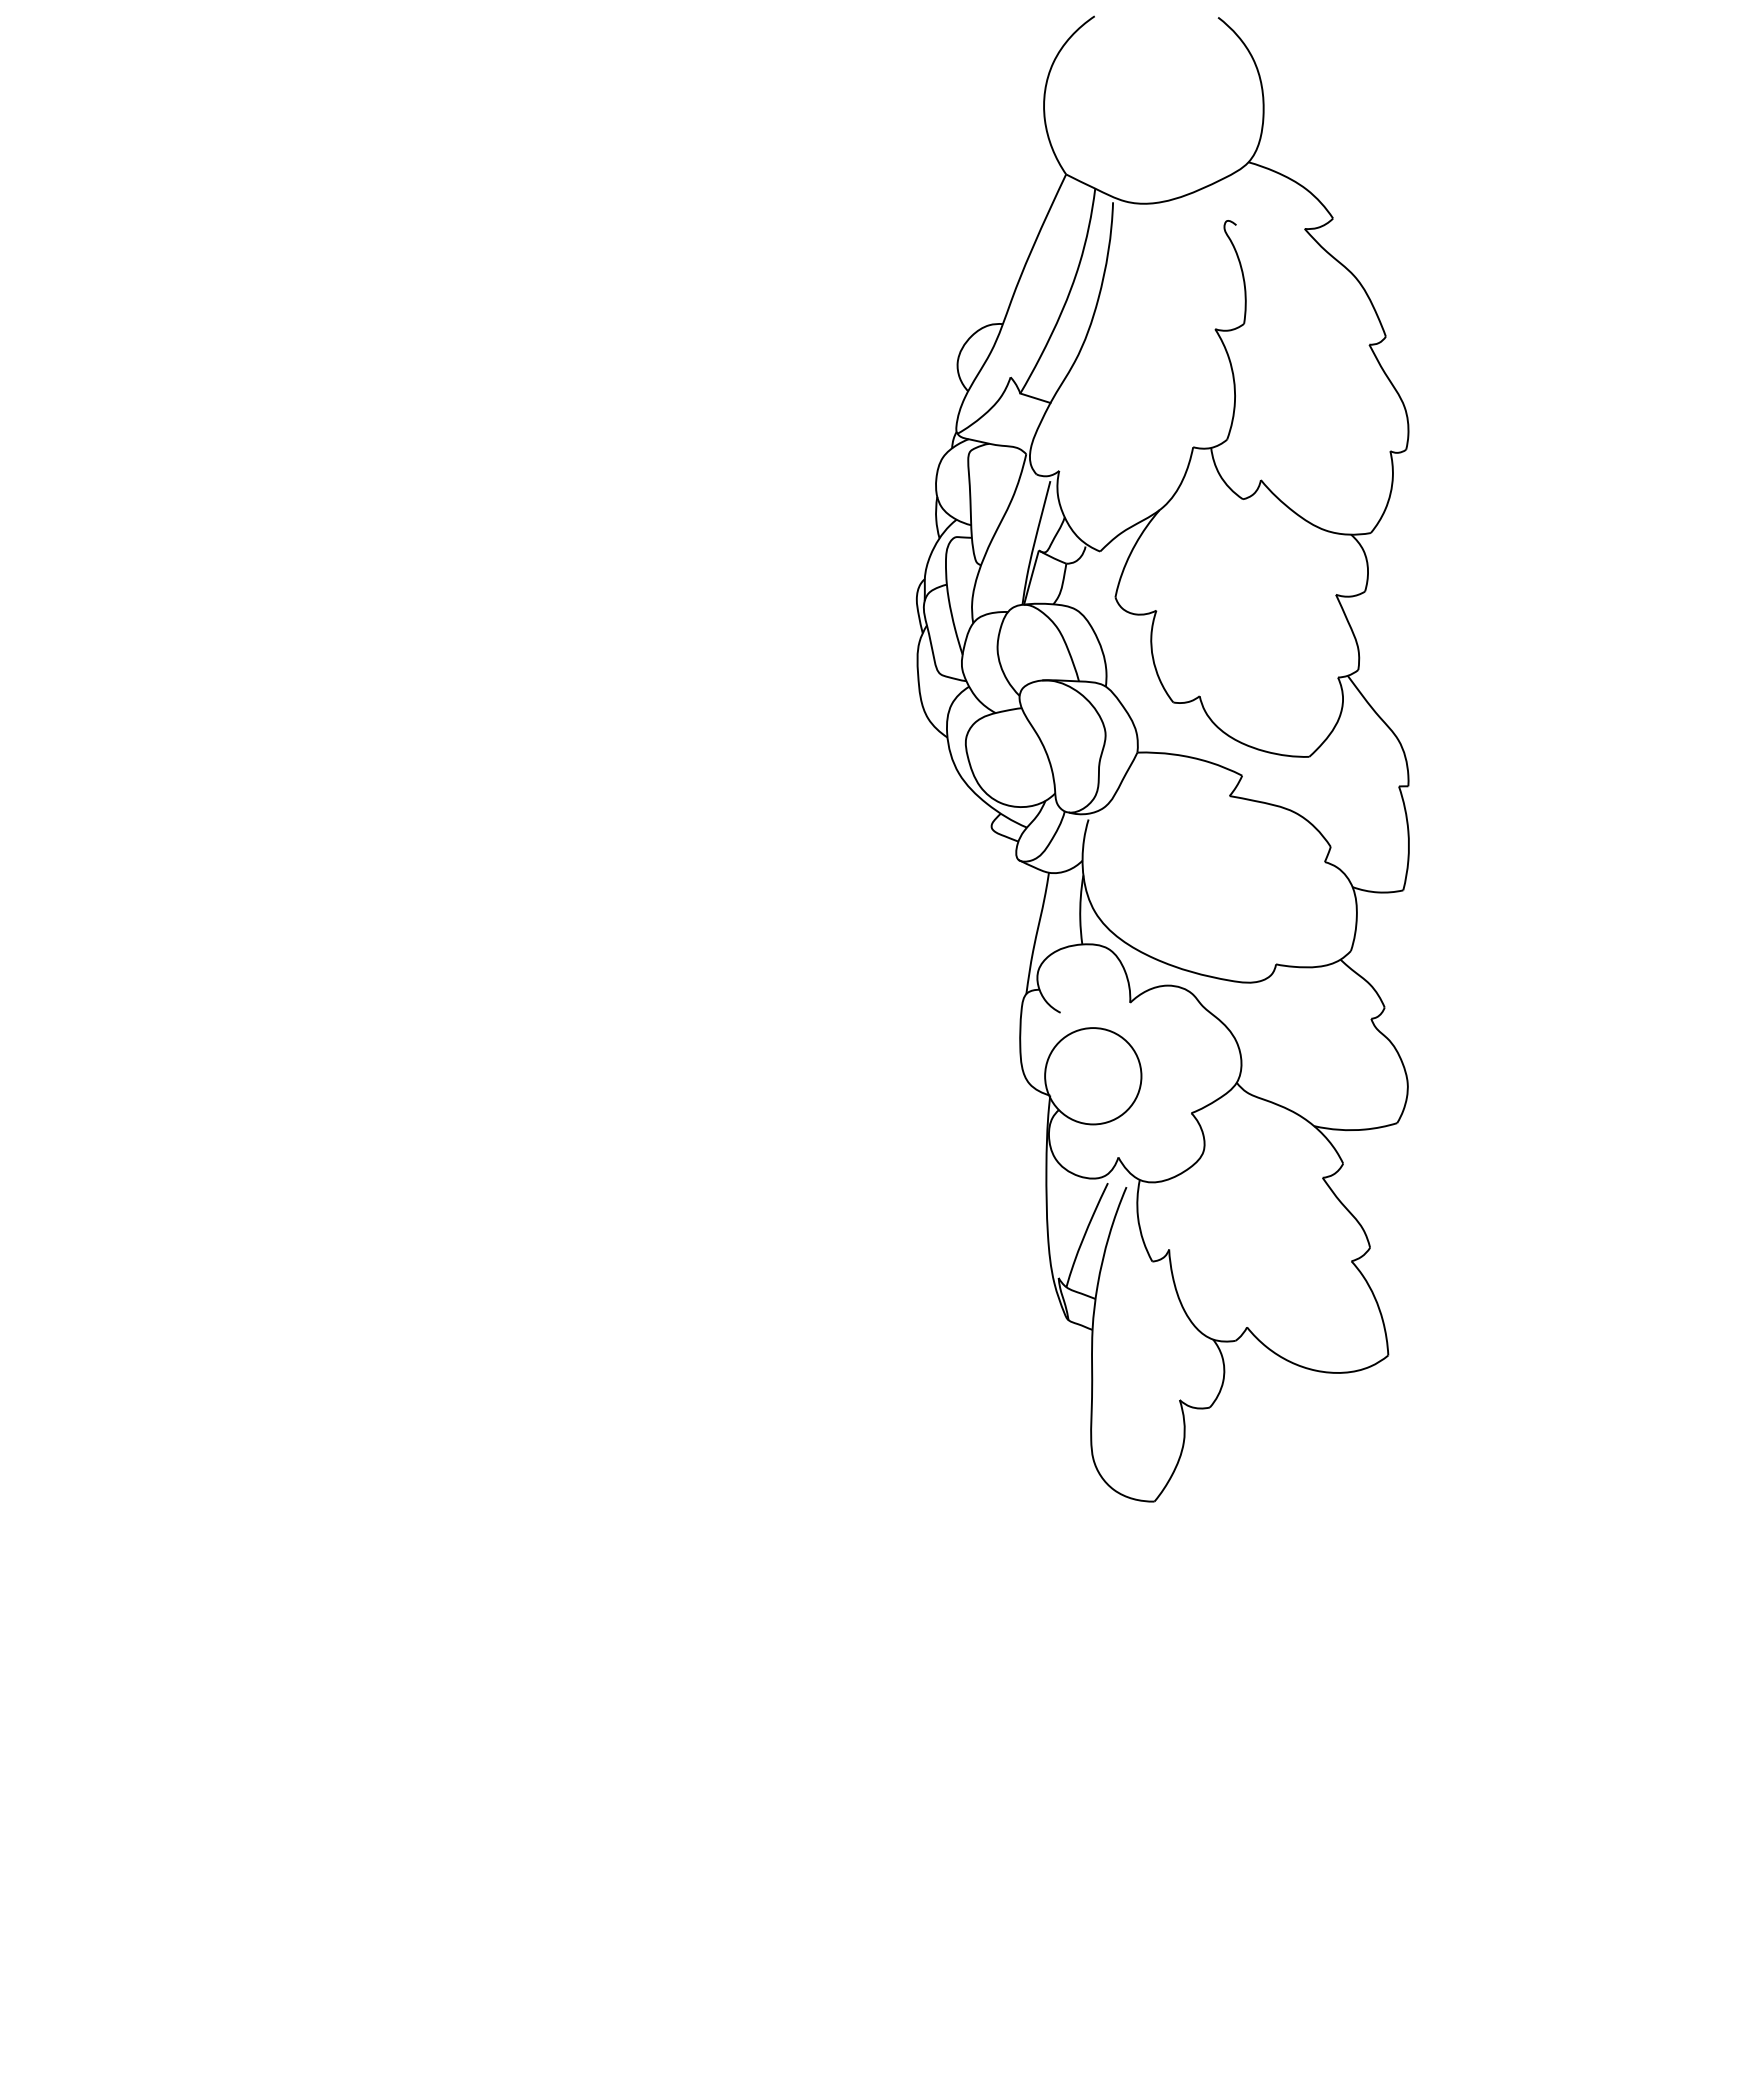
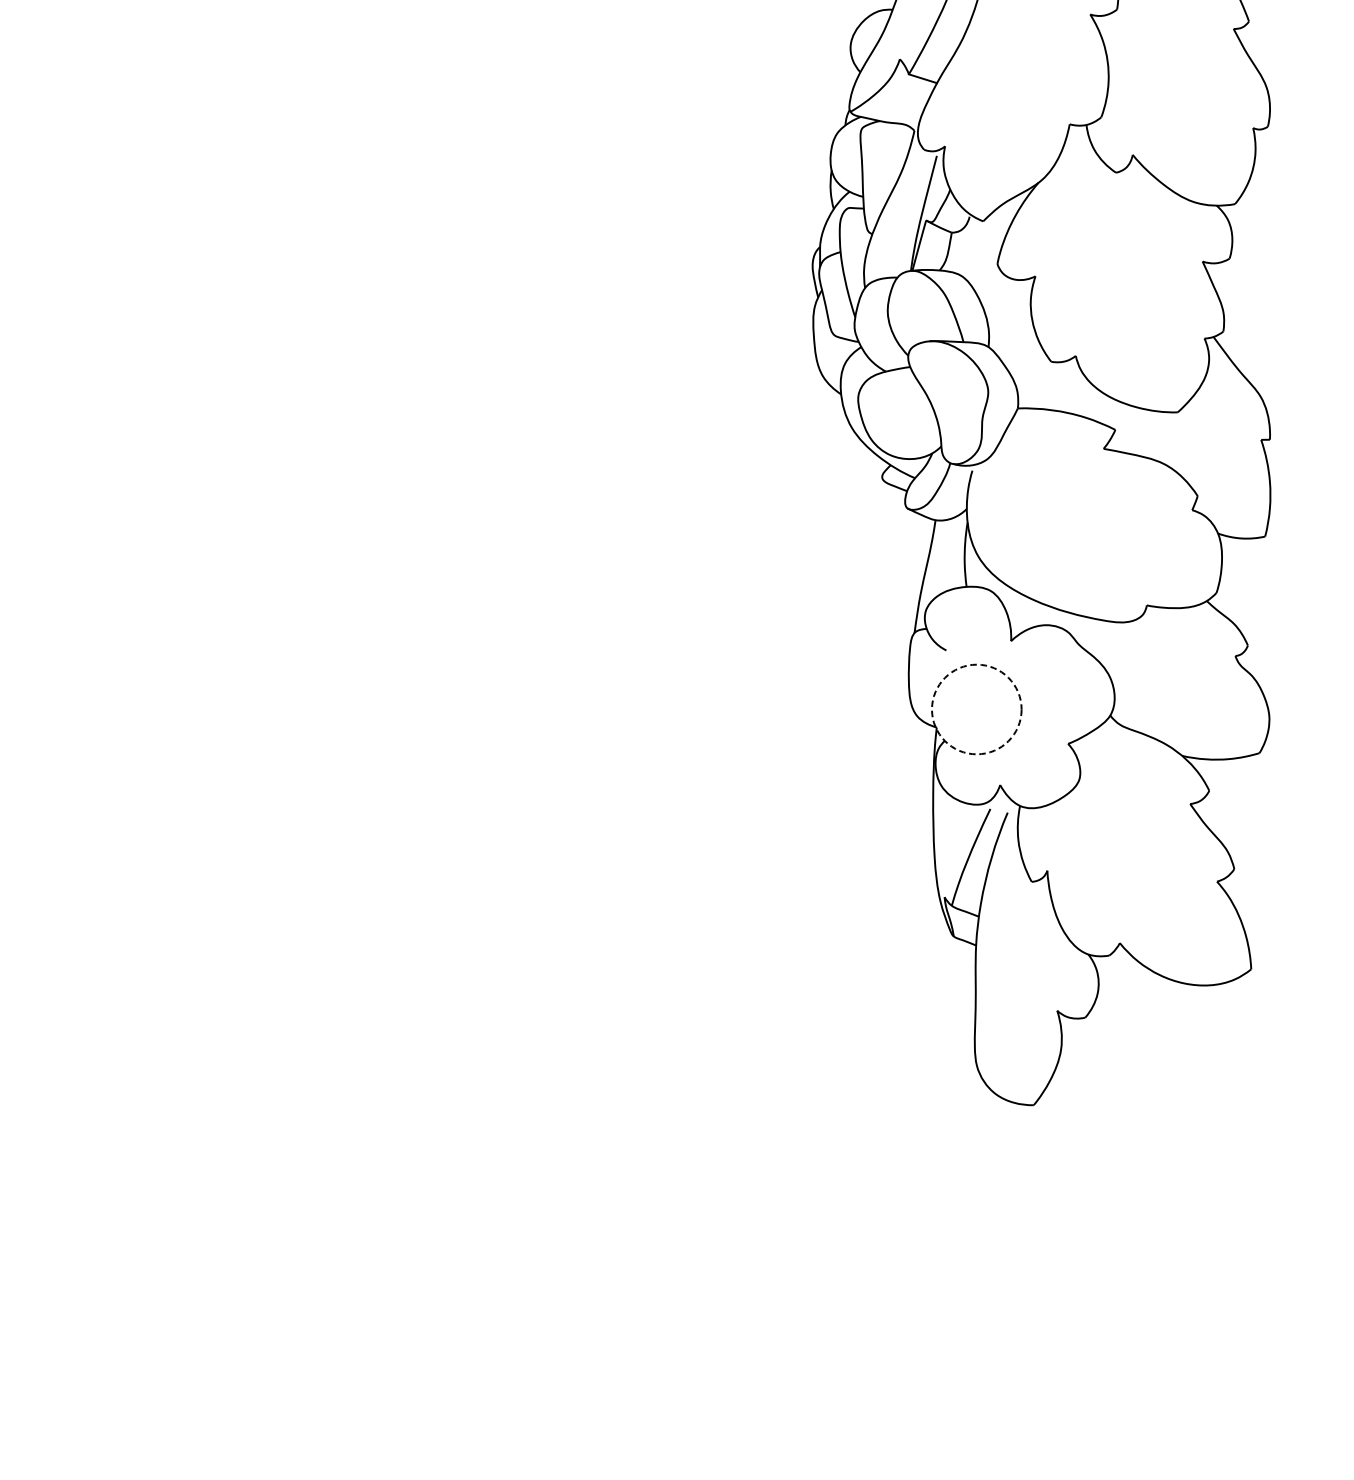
circle: (1093, 1076) -> (977, 709), solid -> dashed

